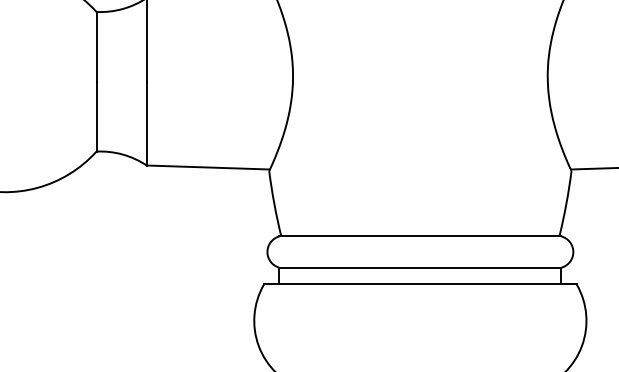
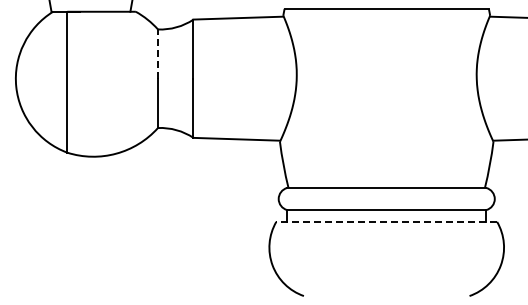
line: (95, 47) -> (157, 54), solid -> dashed
line: (420, 283) -> (386, 221), solid -> dashed

